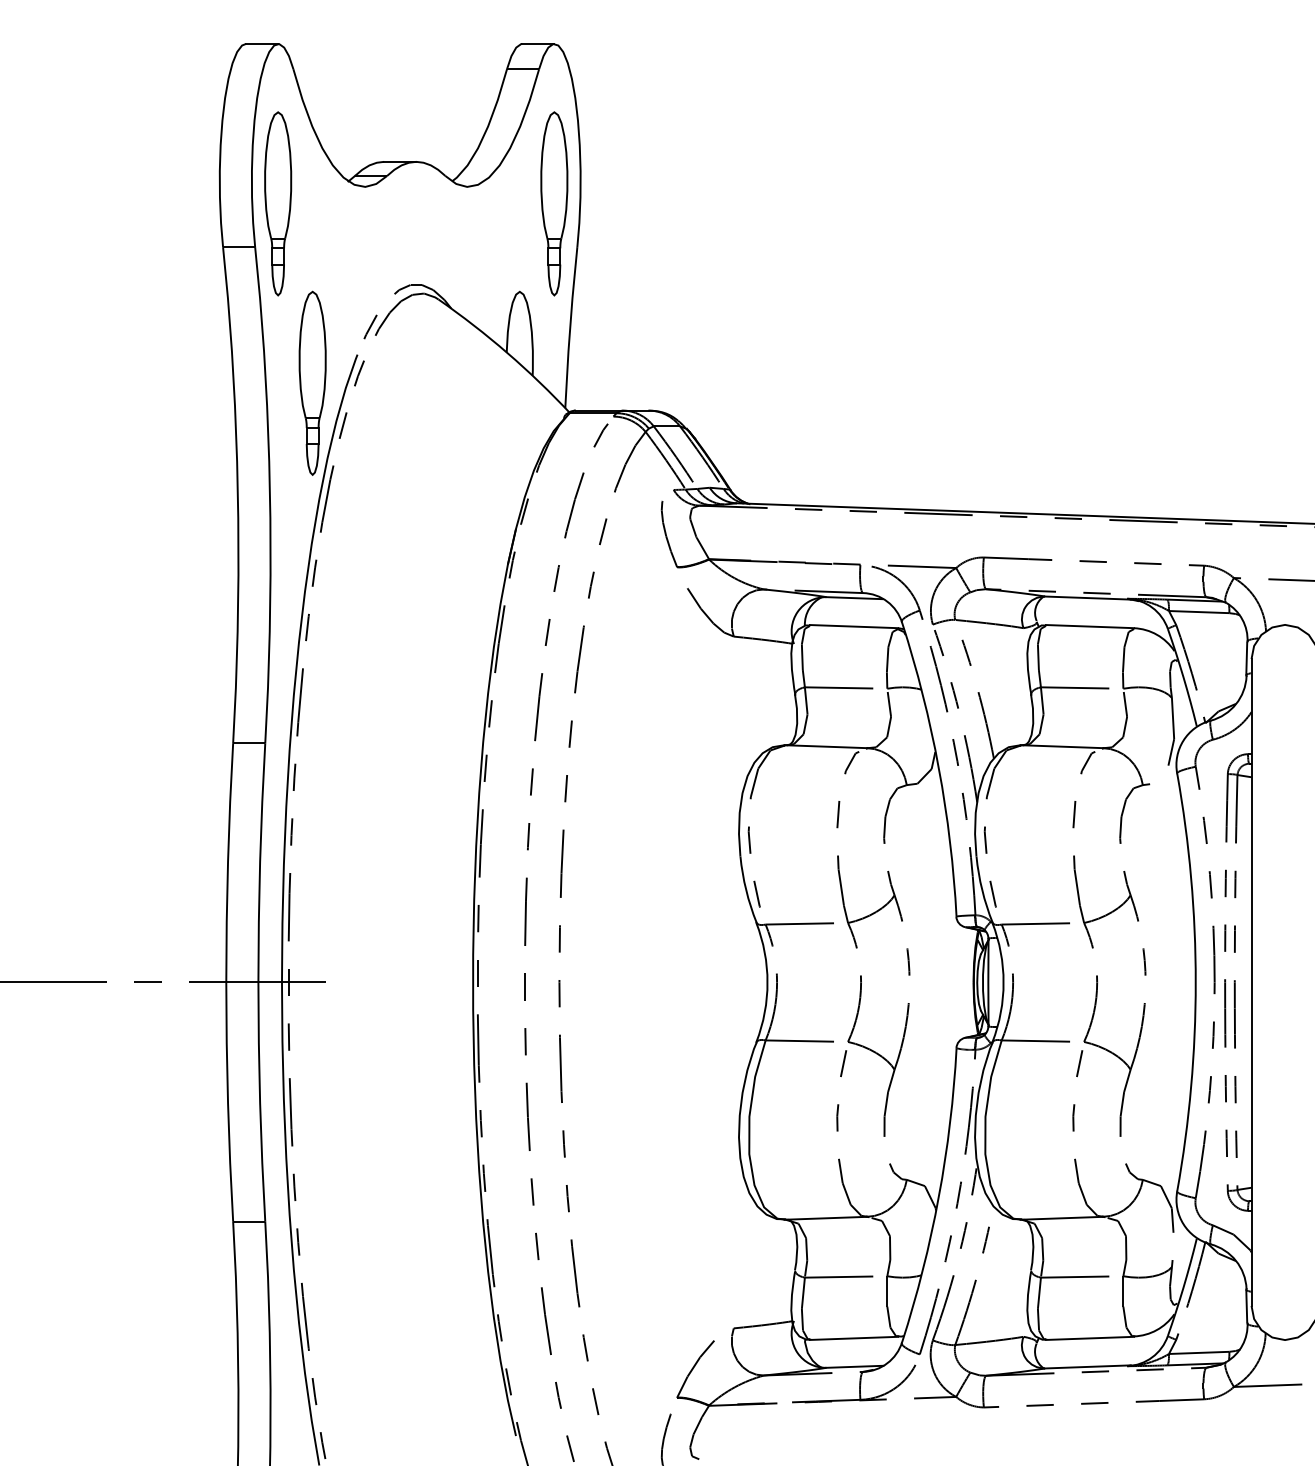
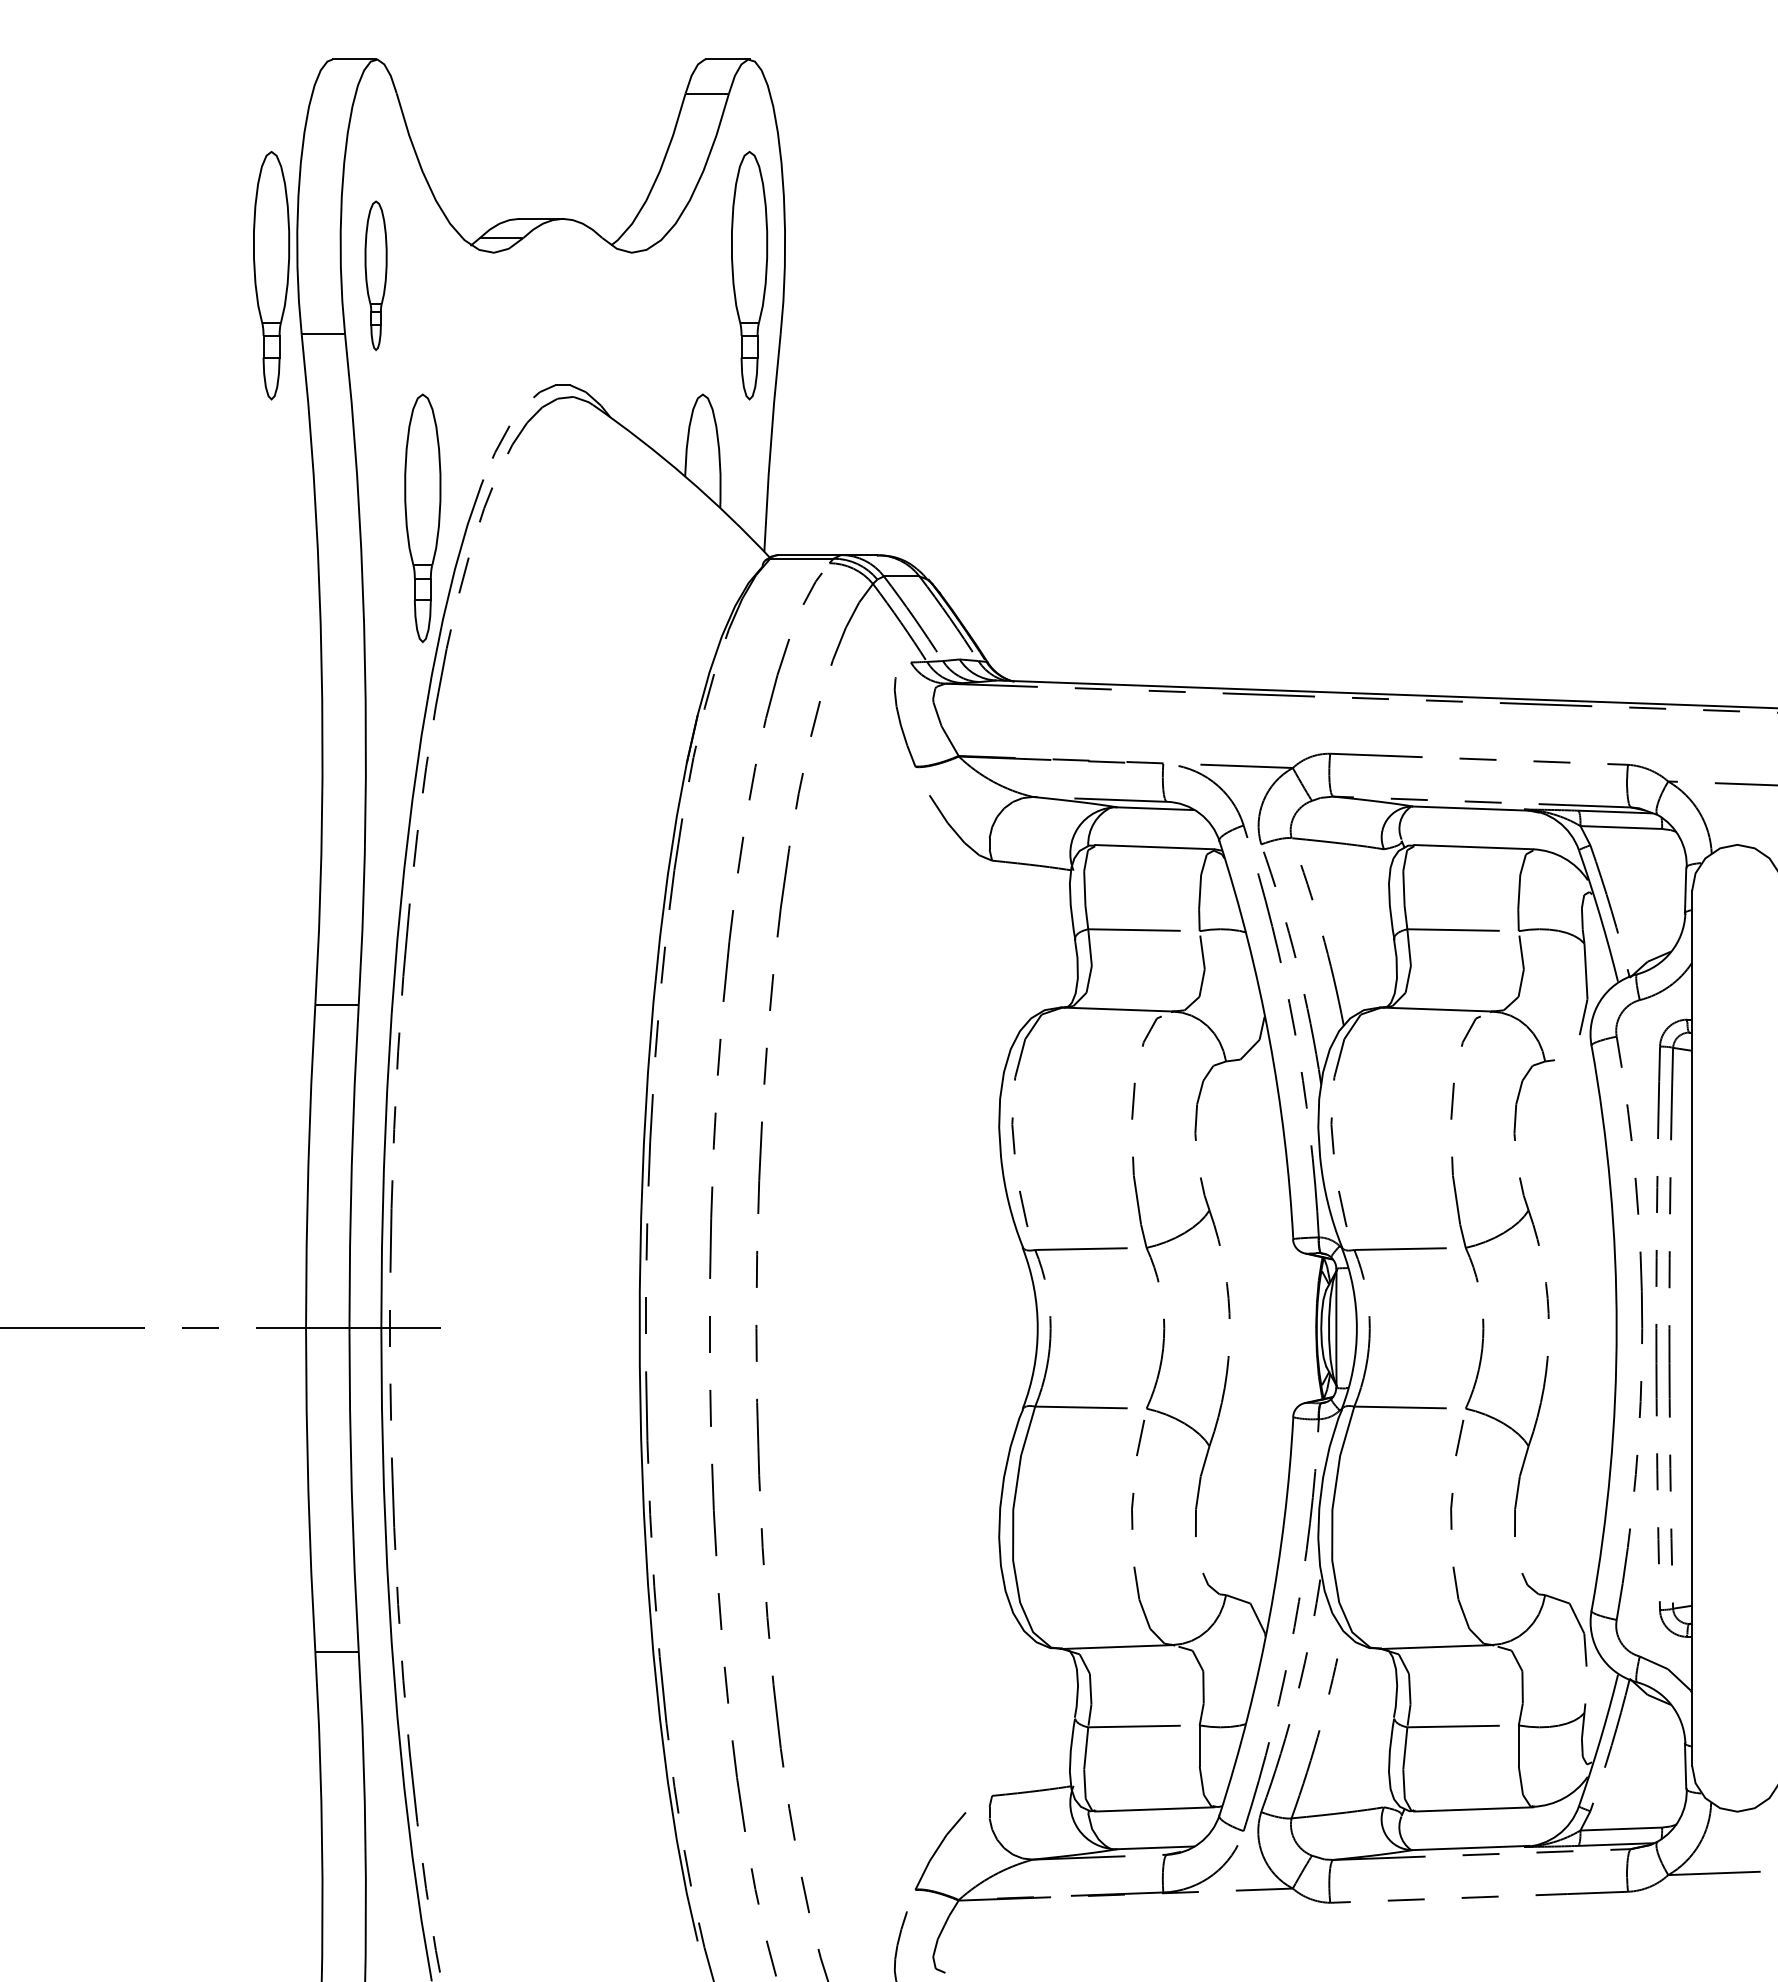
part: (200, 203) -> (271, 275), added
part: (277, 203) -> (375, 275), size x0.6

